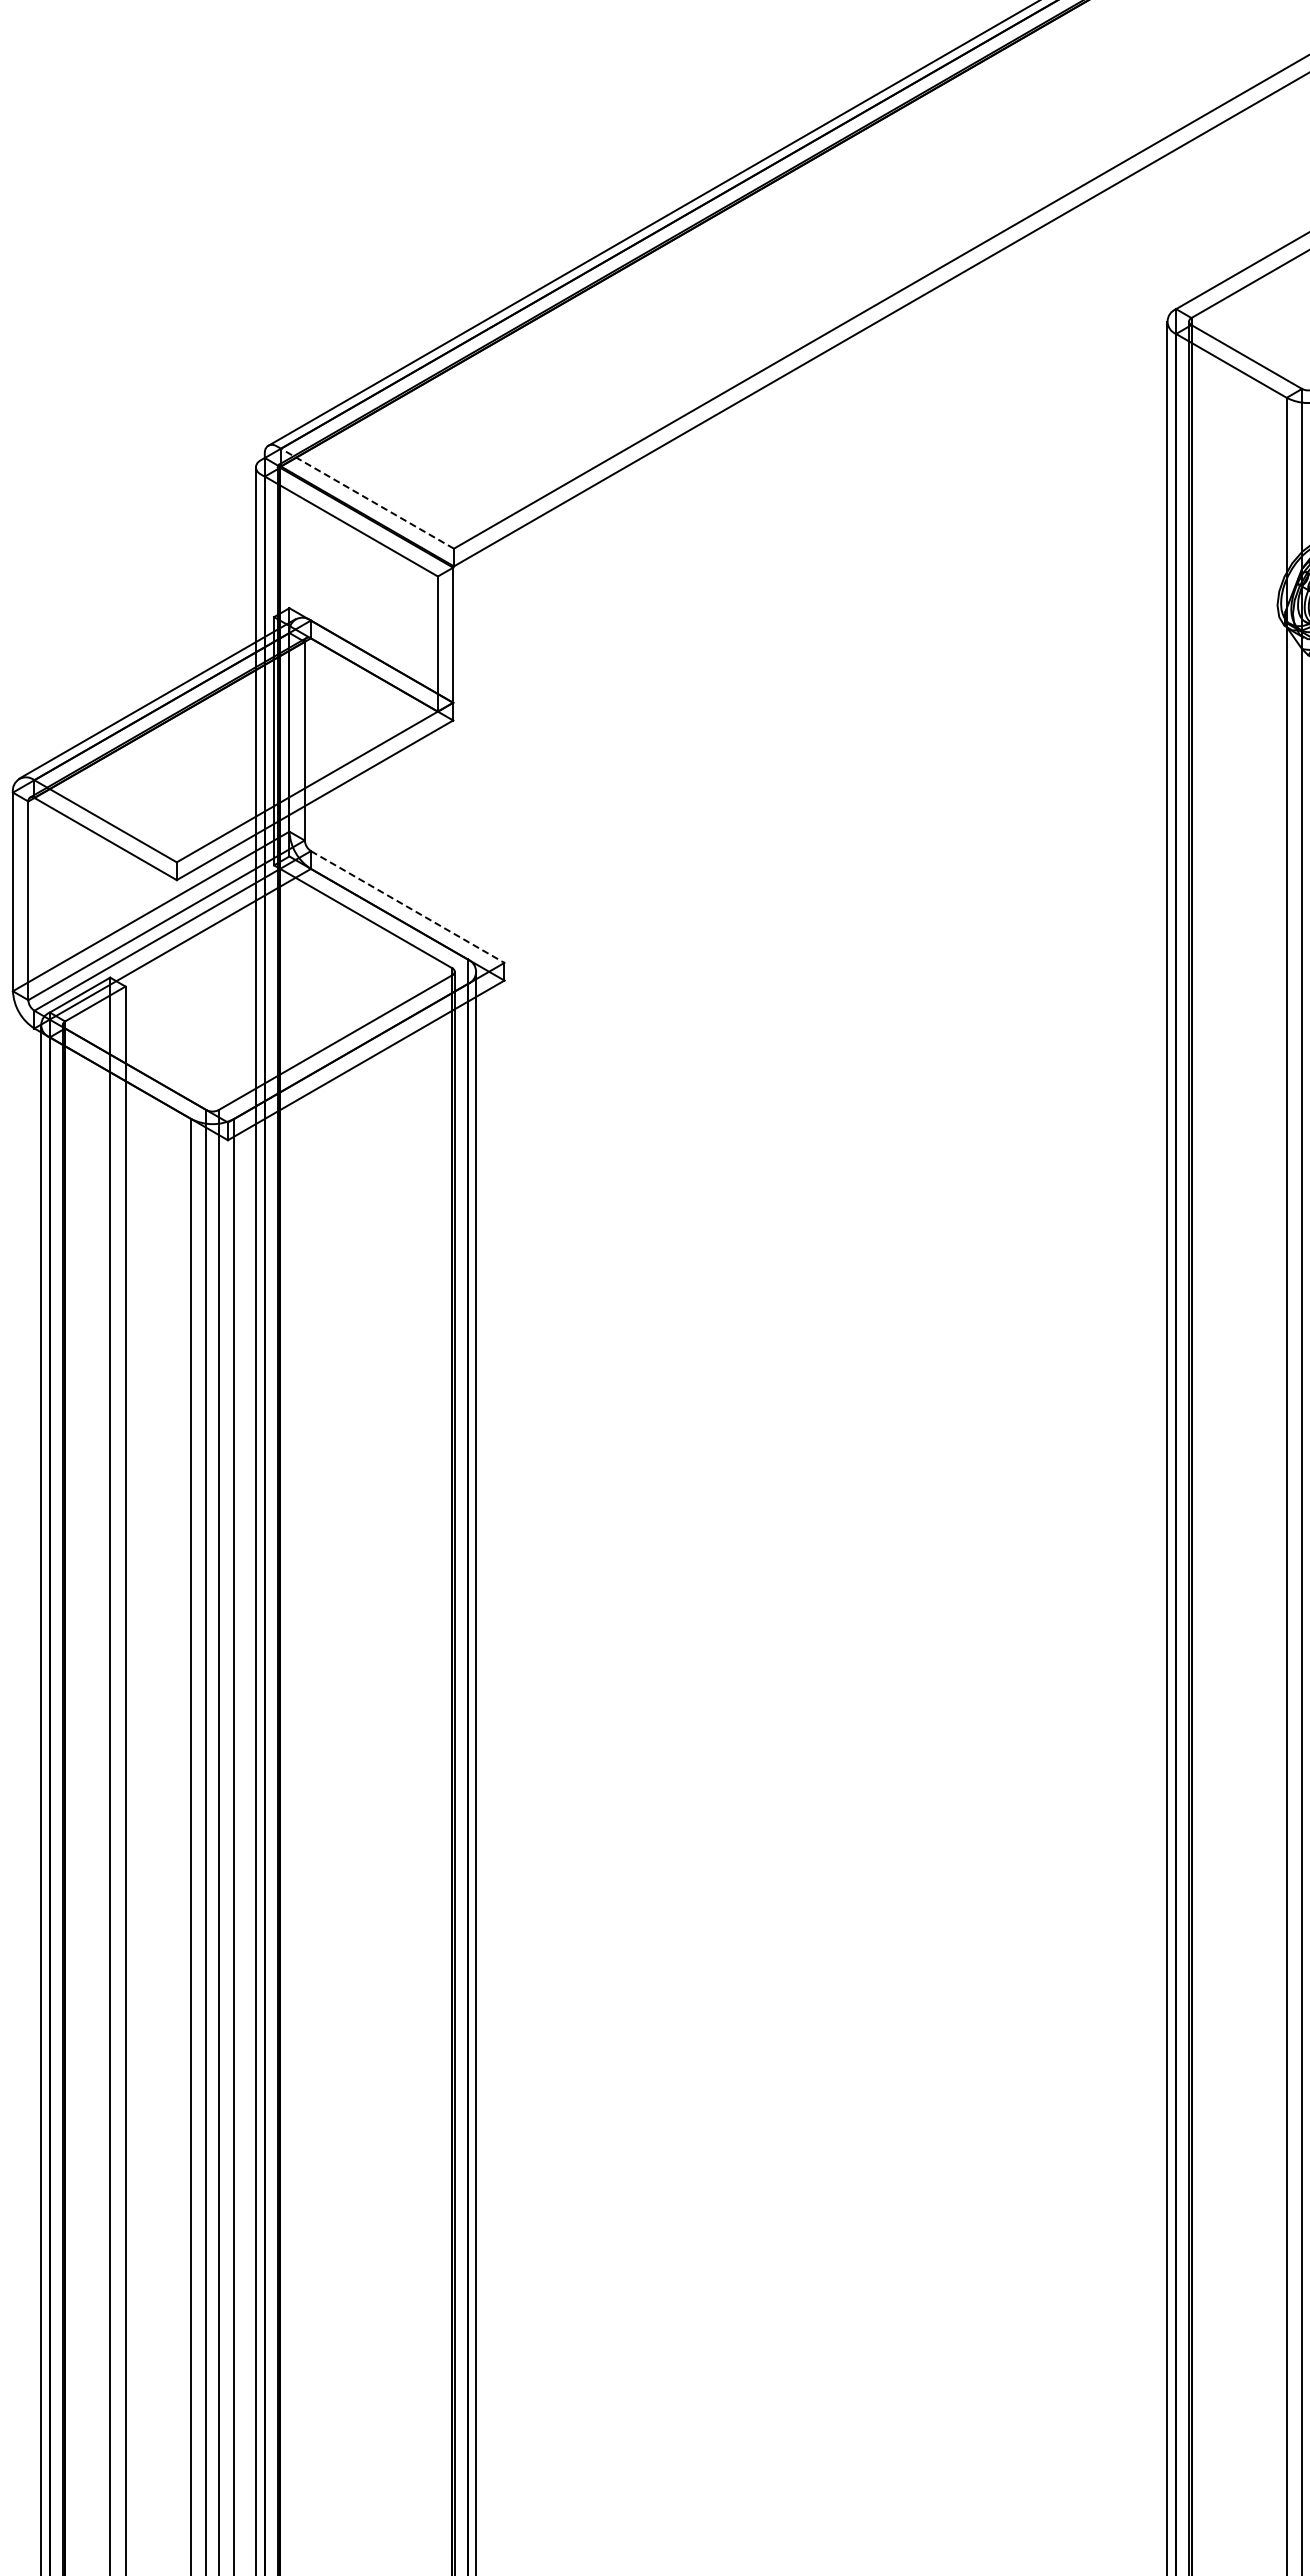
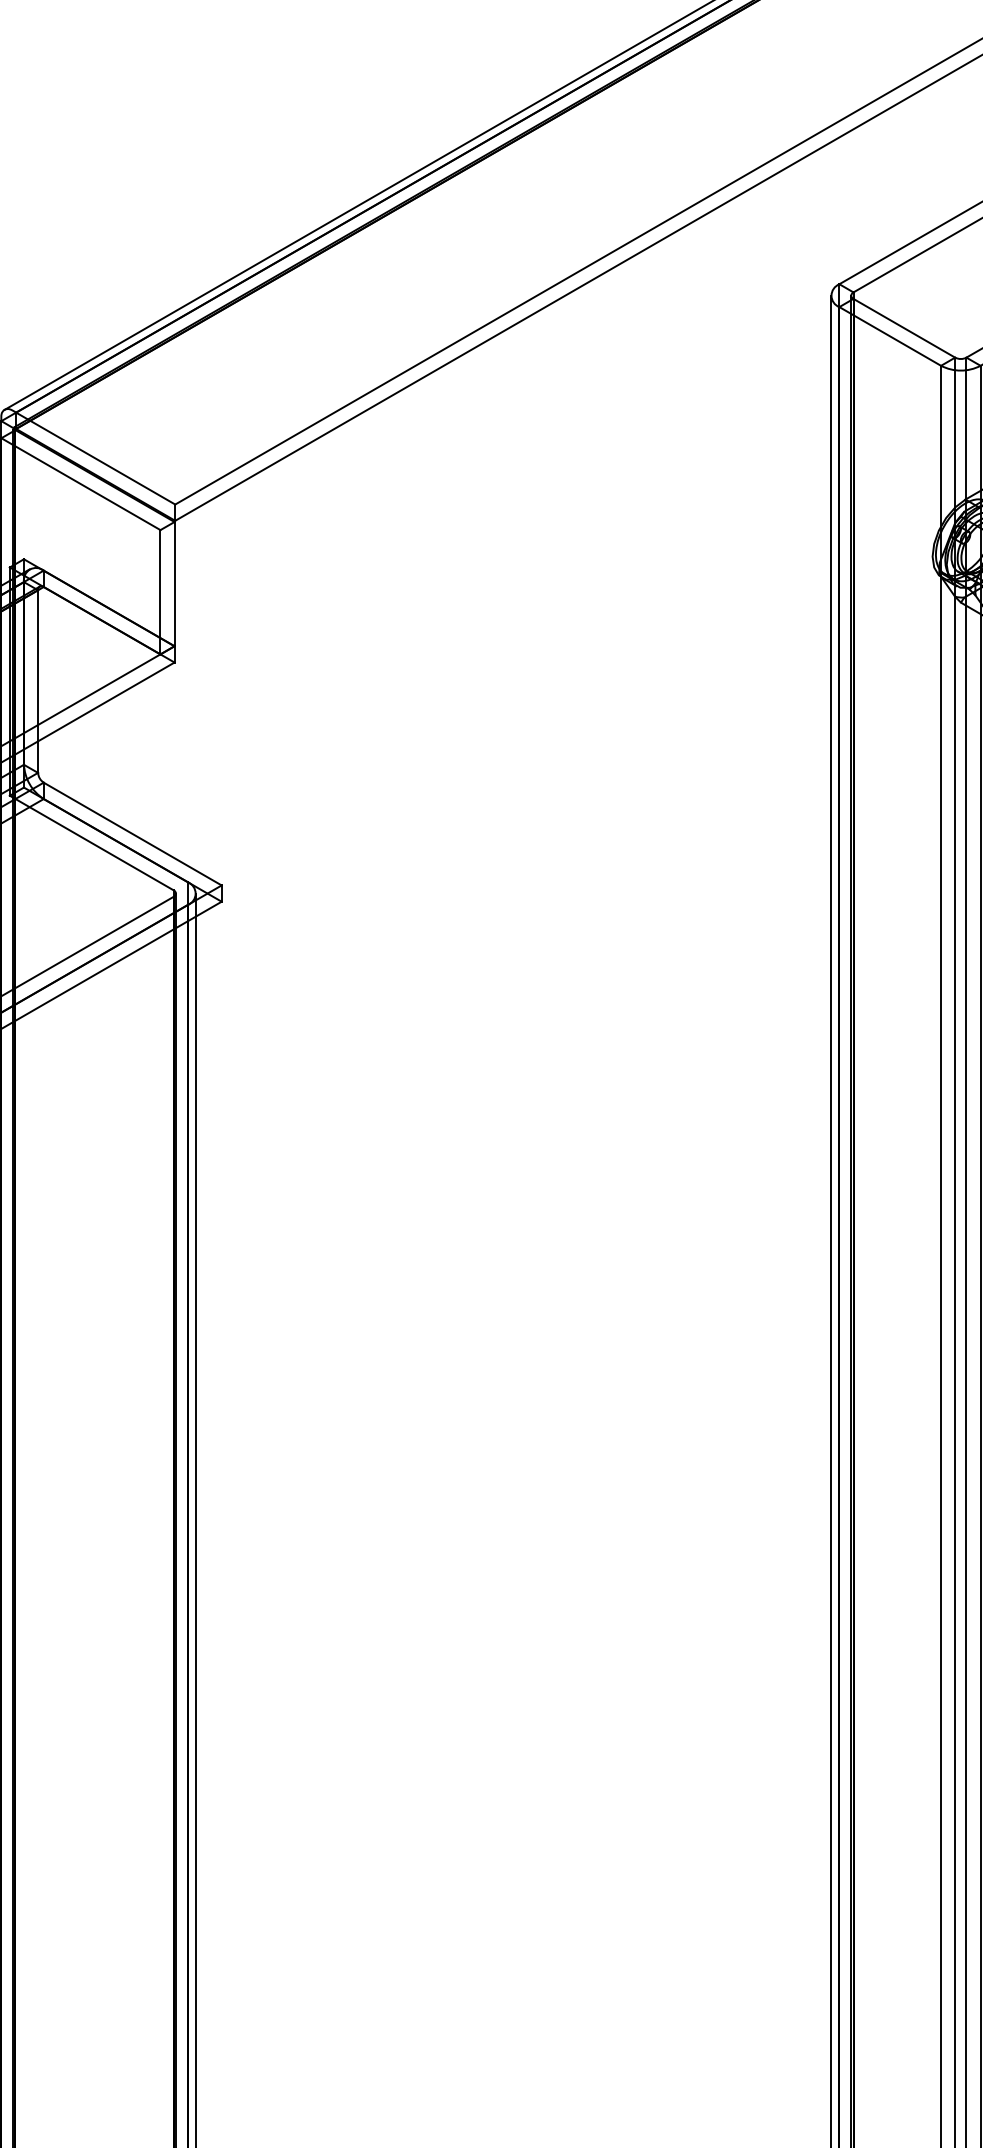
line: (367, 498) -> (95, 458), dashed -> solid
line: (407, 907) -> (132, 834), dashed -> solid

